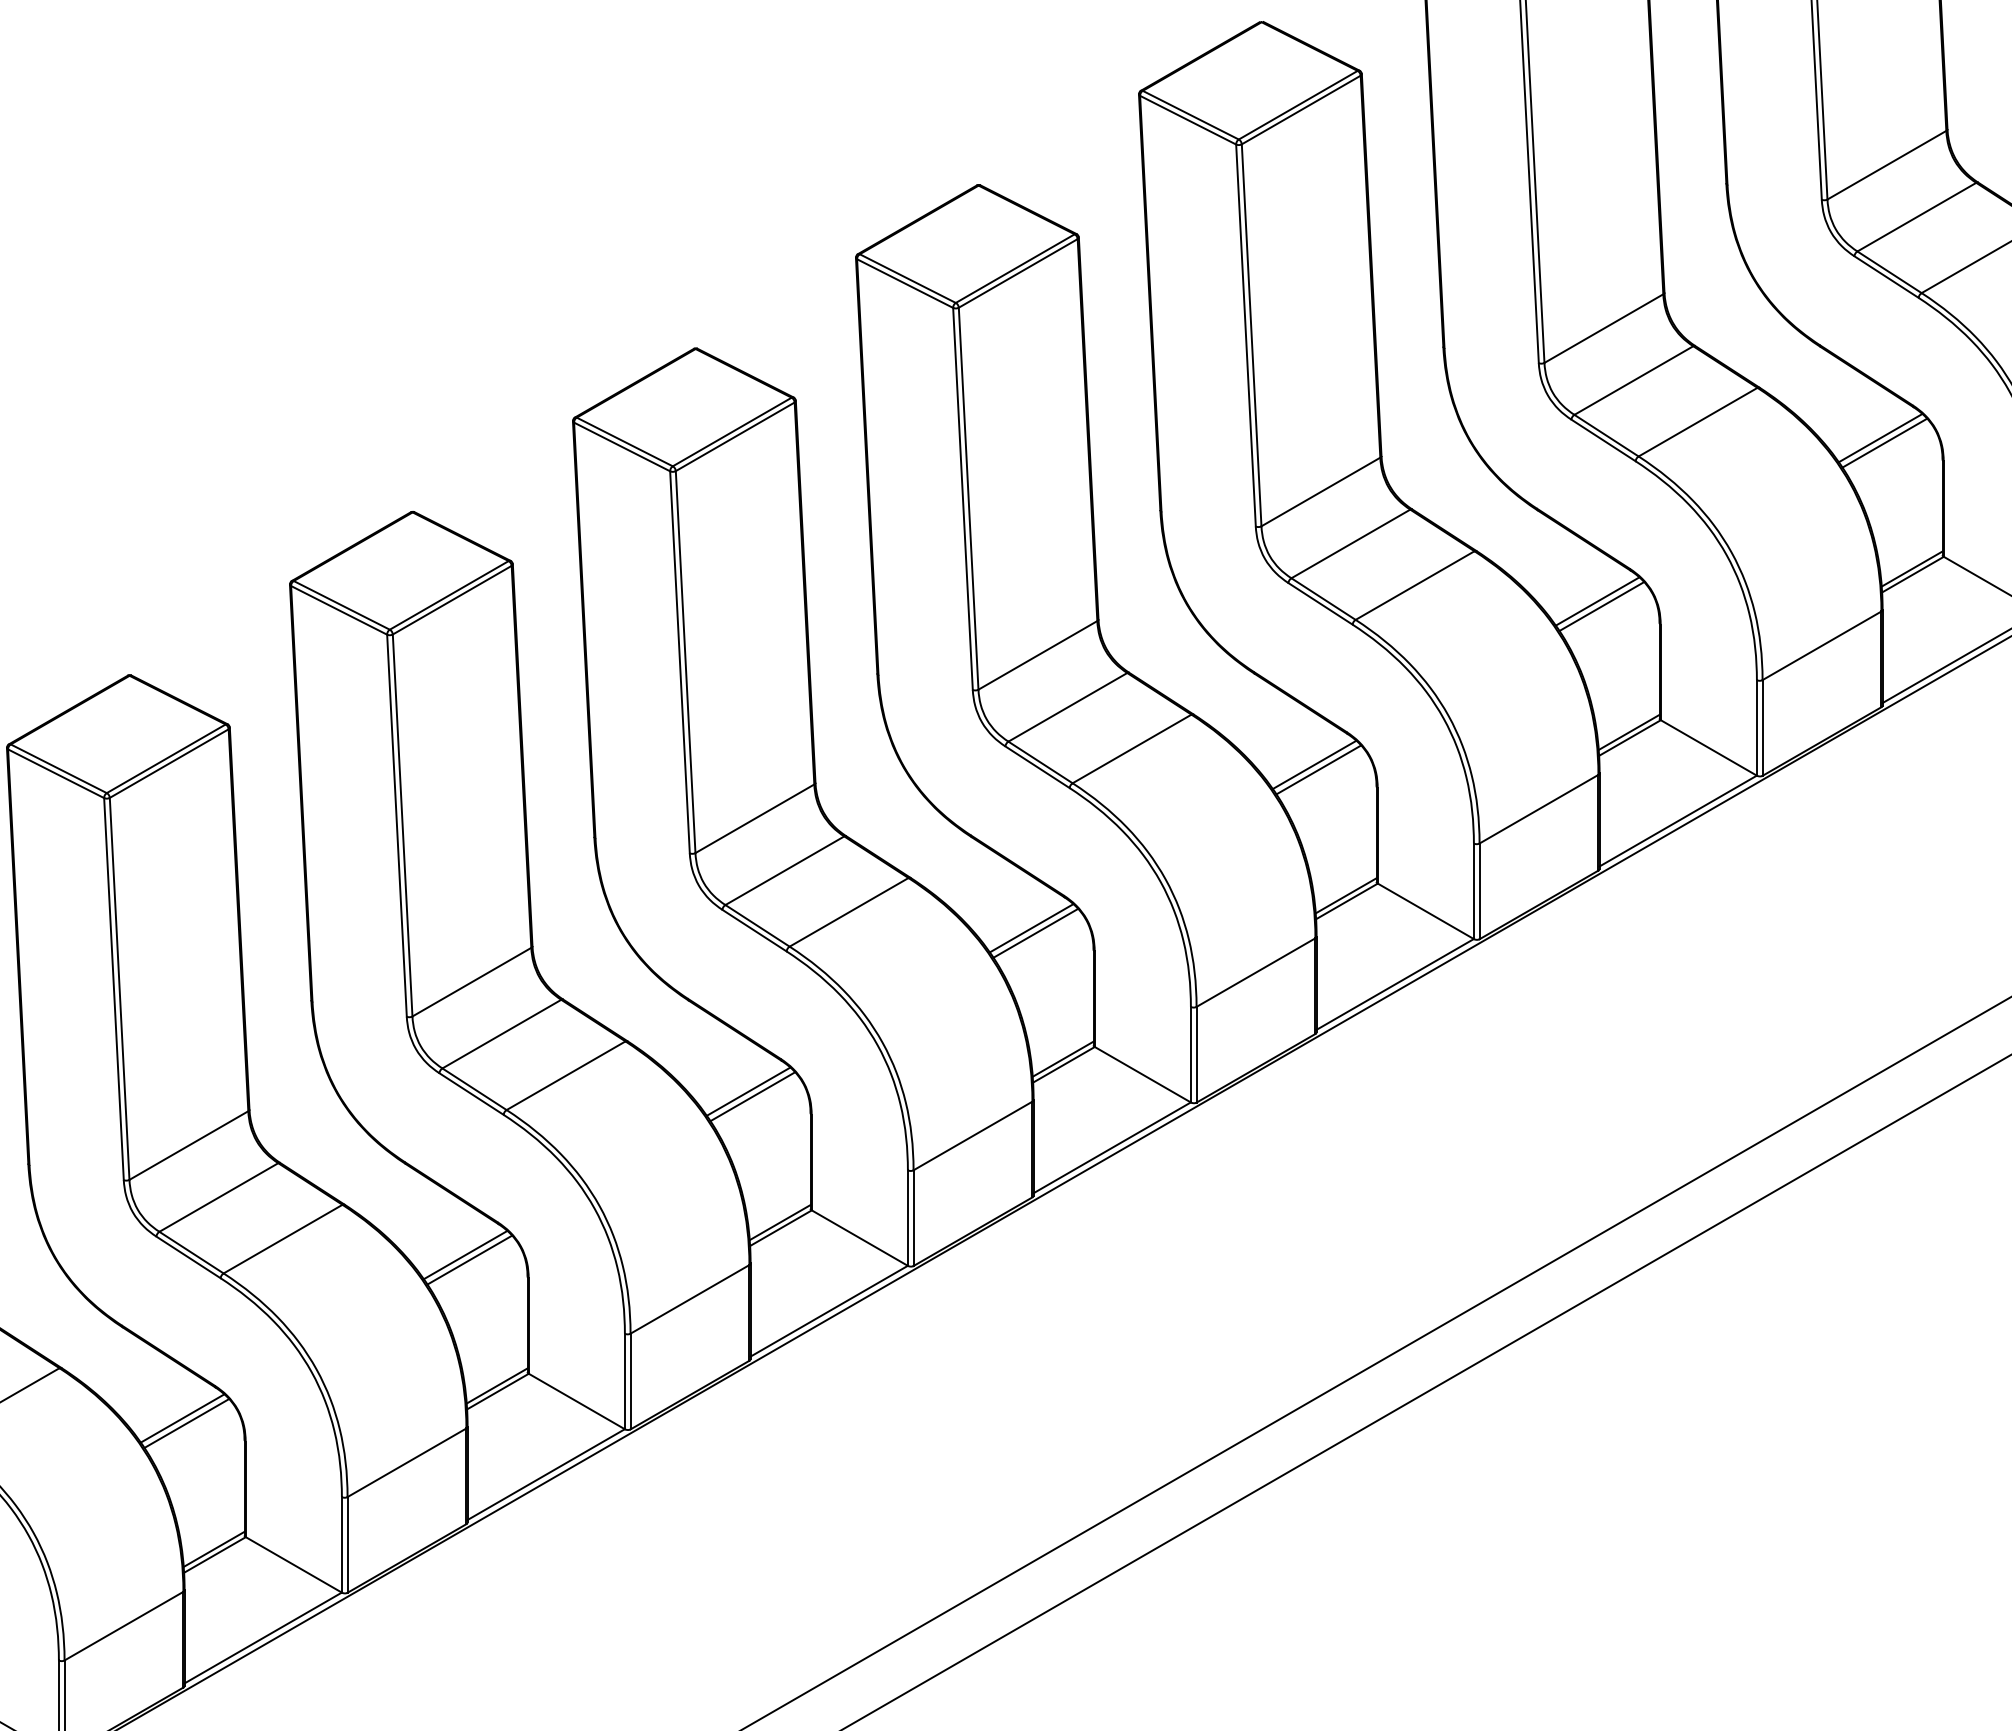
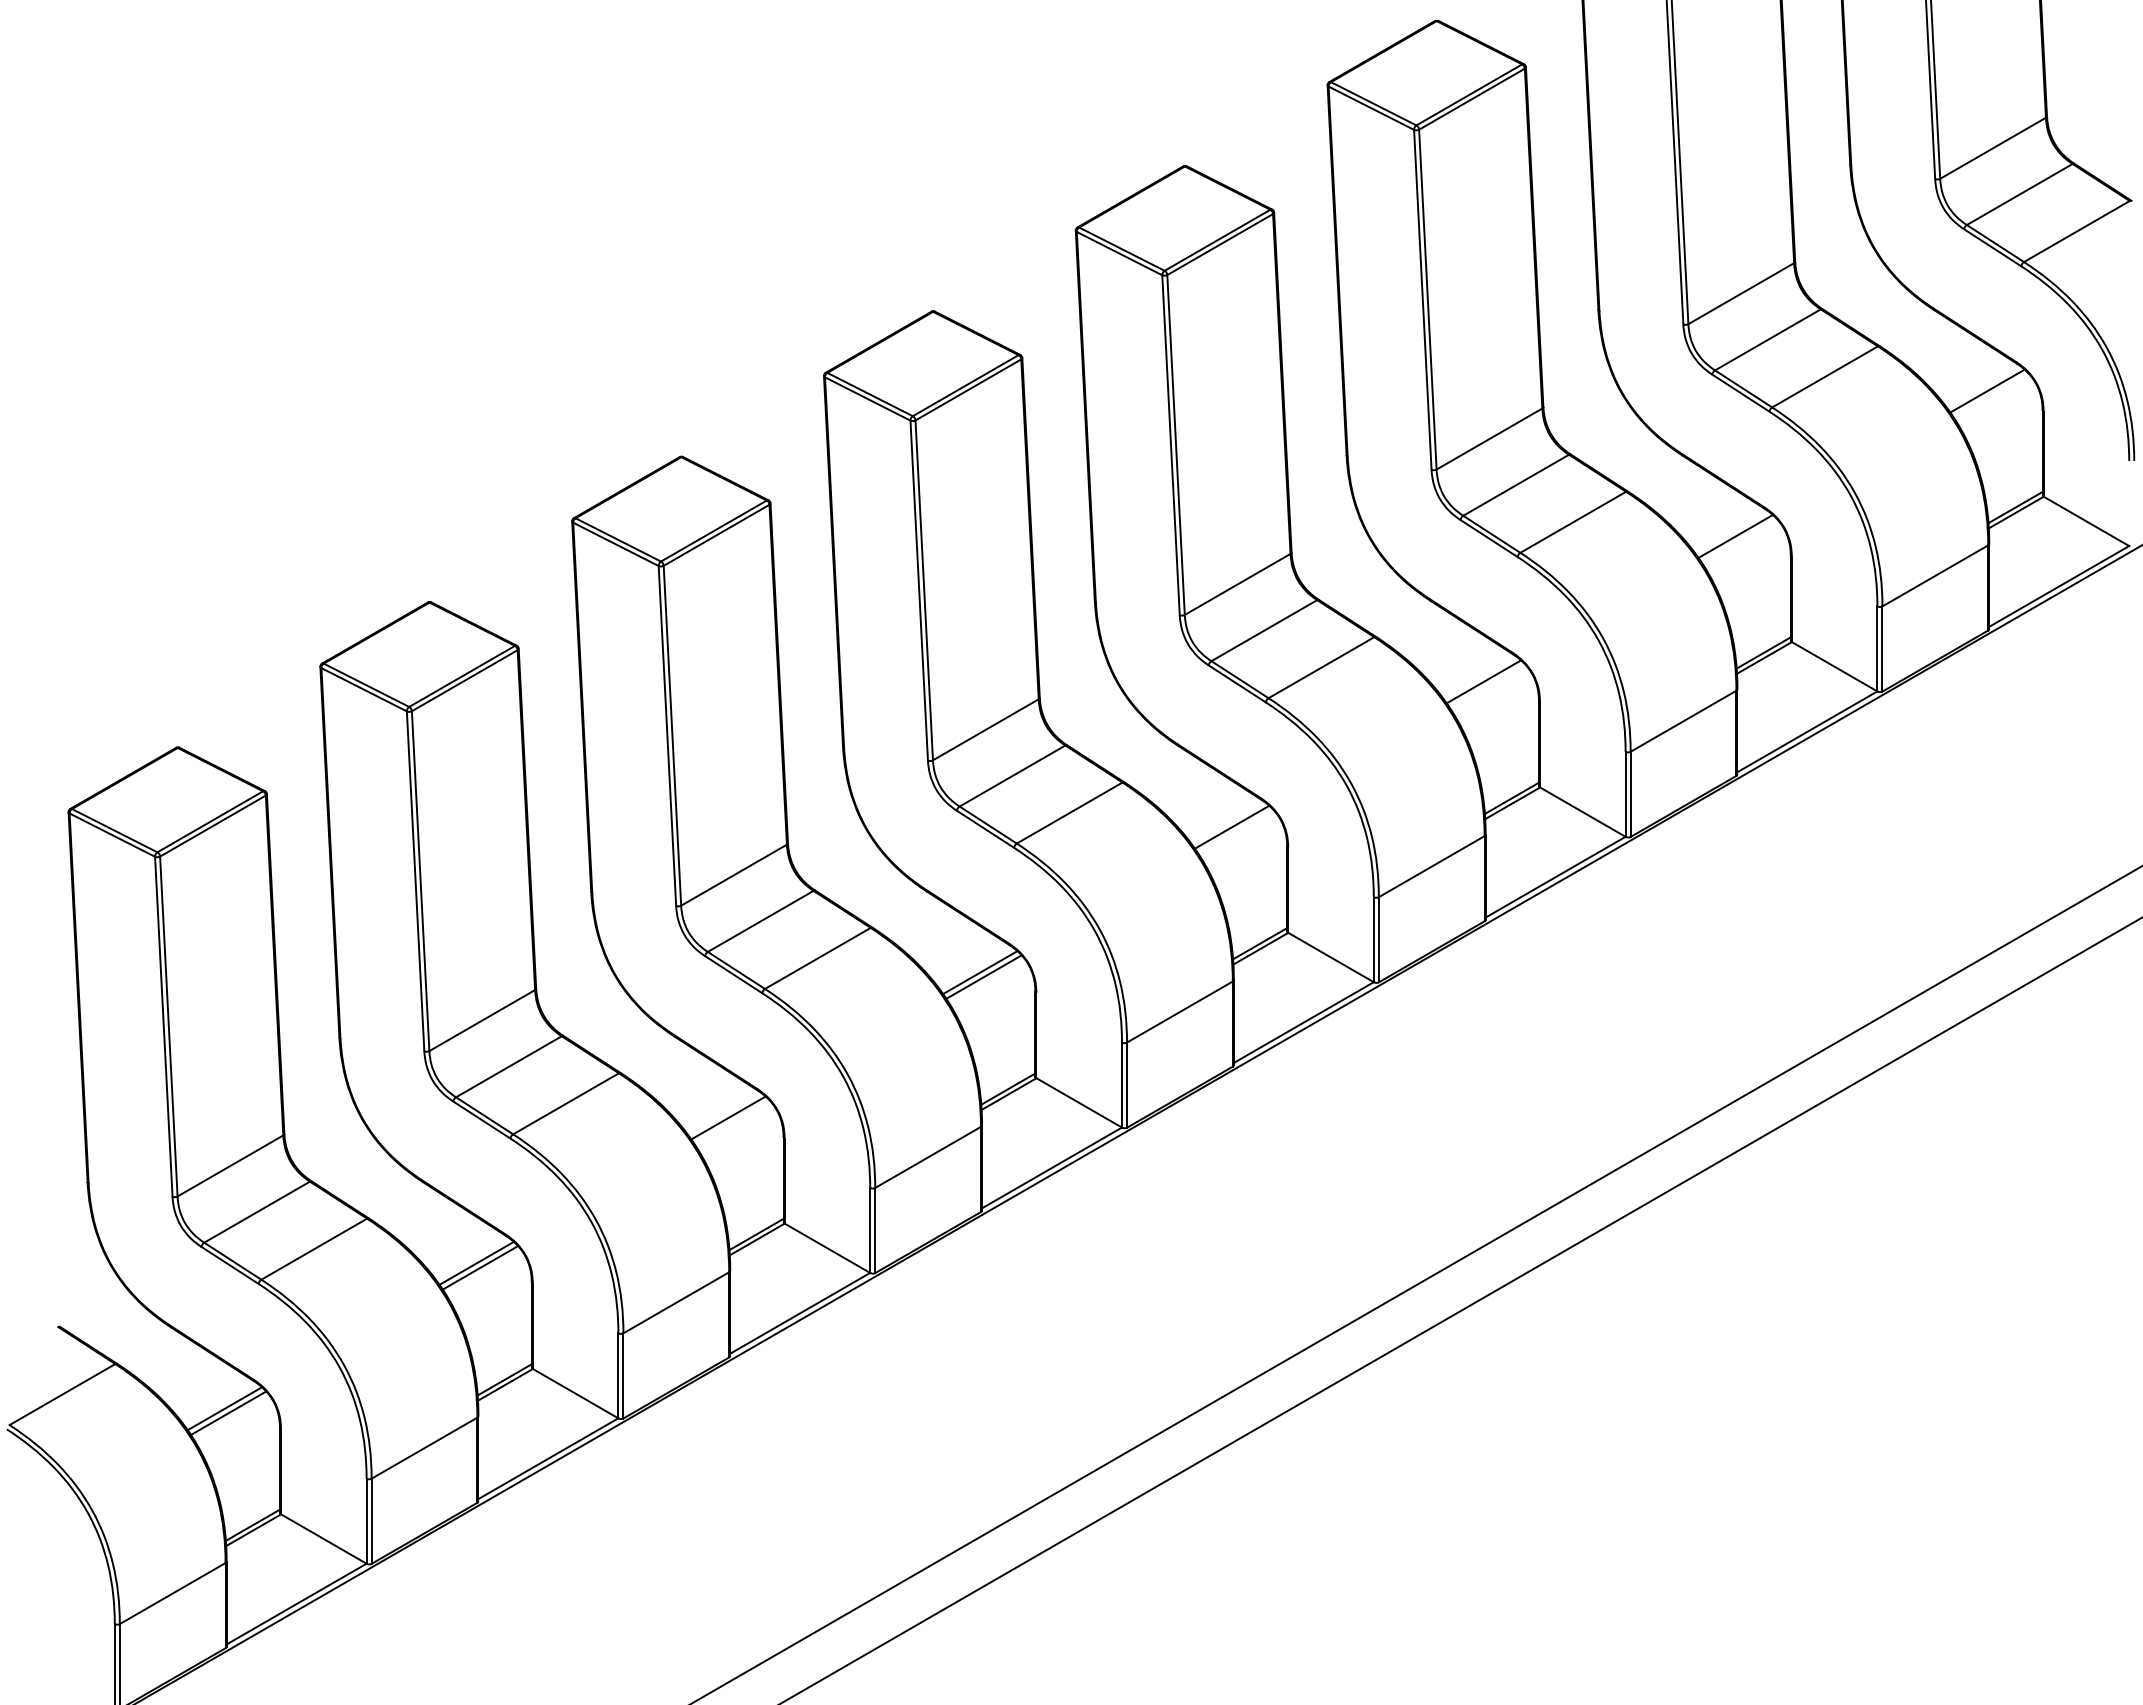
line: (1884, 443) -> (1990, 395), removed
line: (1601, 606) -> (1739, 540), removed
line: (1318, 770) -> (1487, 686), removed
line: (1035, 933) -> (1235, 831), removed
line: (469, 1260) -> (731, 1122), removed

